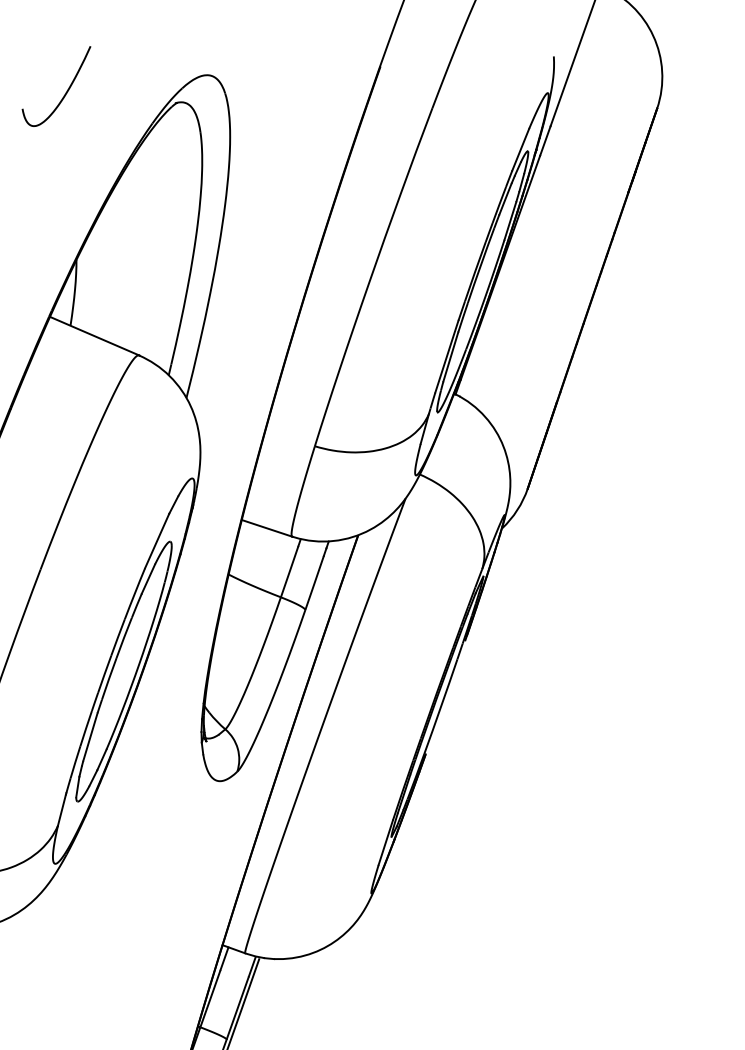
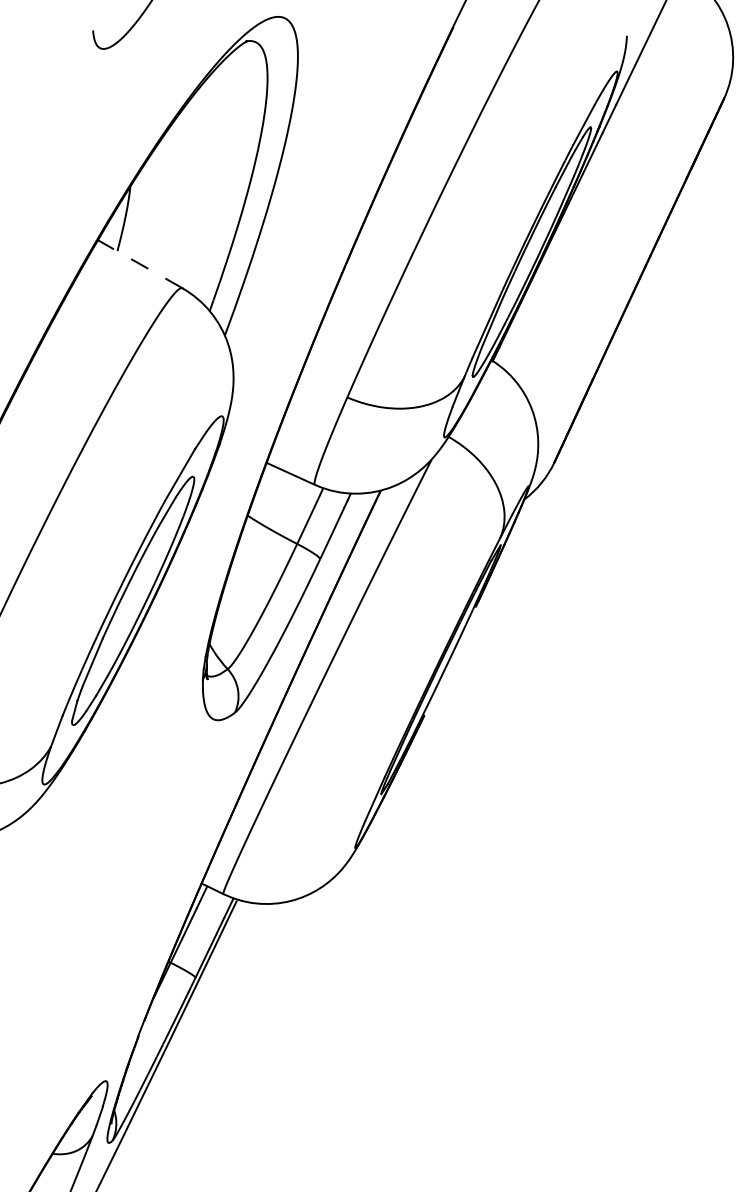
line: (94, 336) -> (140, 264), solid -> dashed

